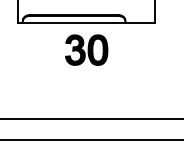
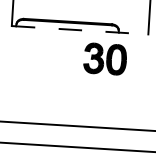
line: (87, 22) -> (80, 29), solid -> dashed
part: (86, 49) -> (105, 58), moved

